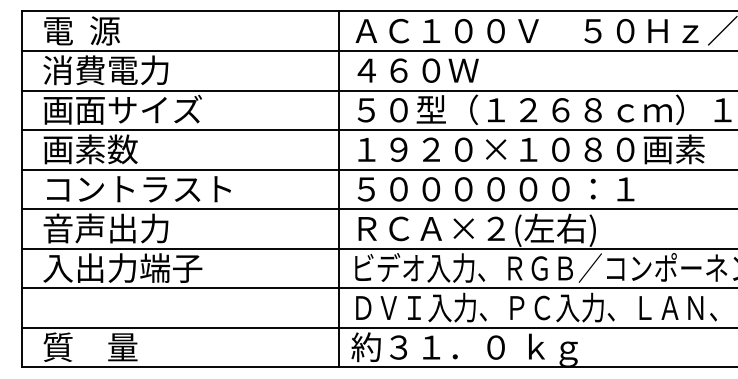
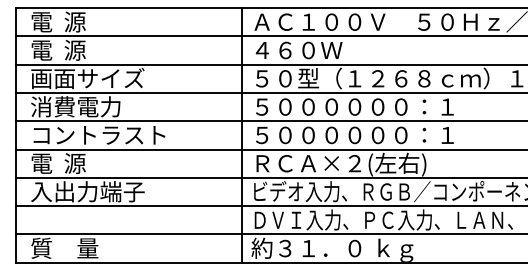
text: (105, 69) -> (75, 49), 消費電力 -> 電  源
text: (105, 148) -> (75, 106), 画素数 -> 消費電力
text: (531, 148) -> (380, 106), １９２０×１０８０画素 -> ５００００００：１
text: (105, 227) -> (75, 162), 音声出力 -> 電  源

